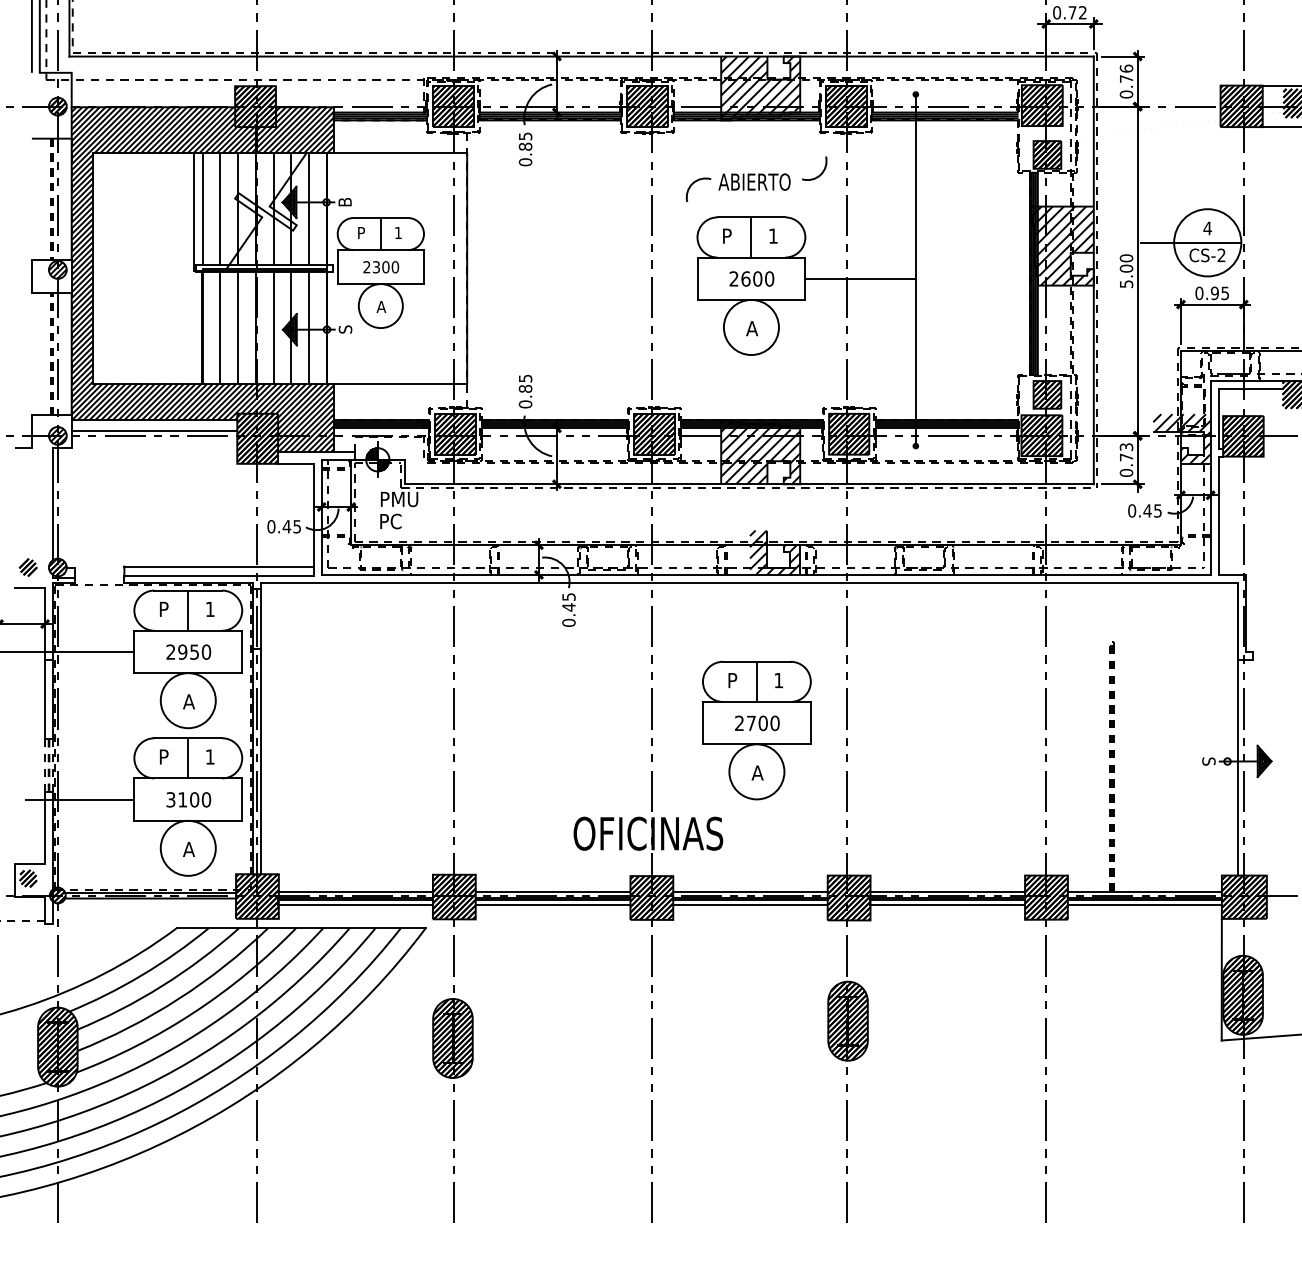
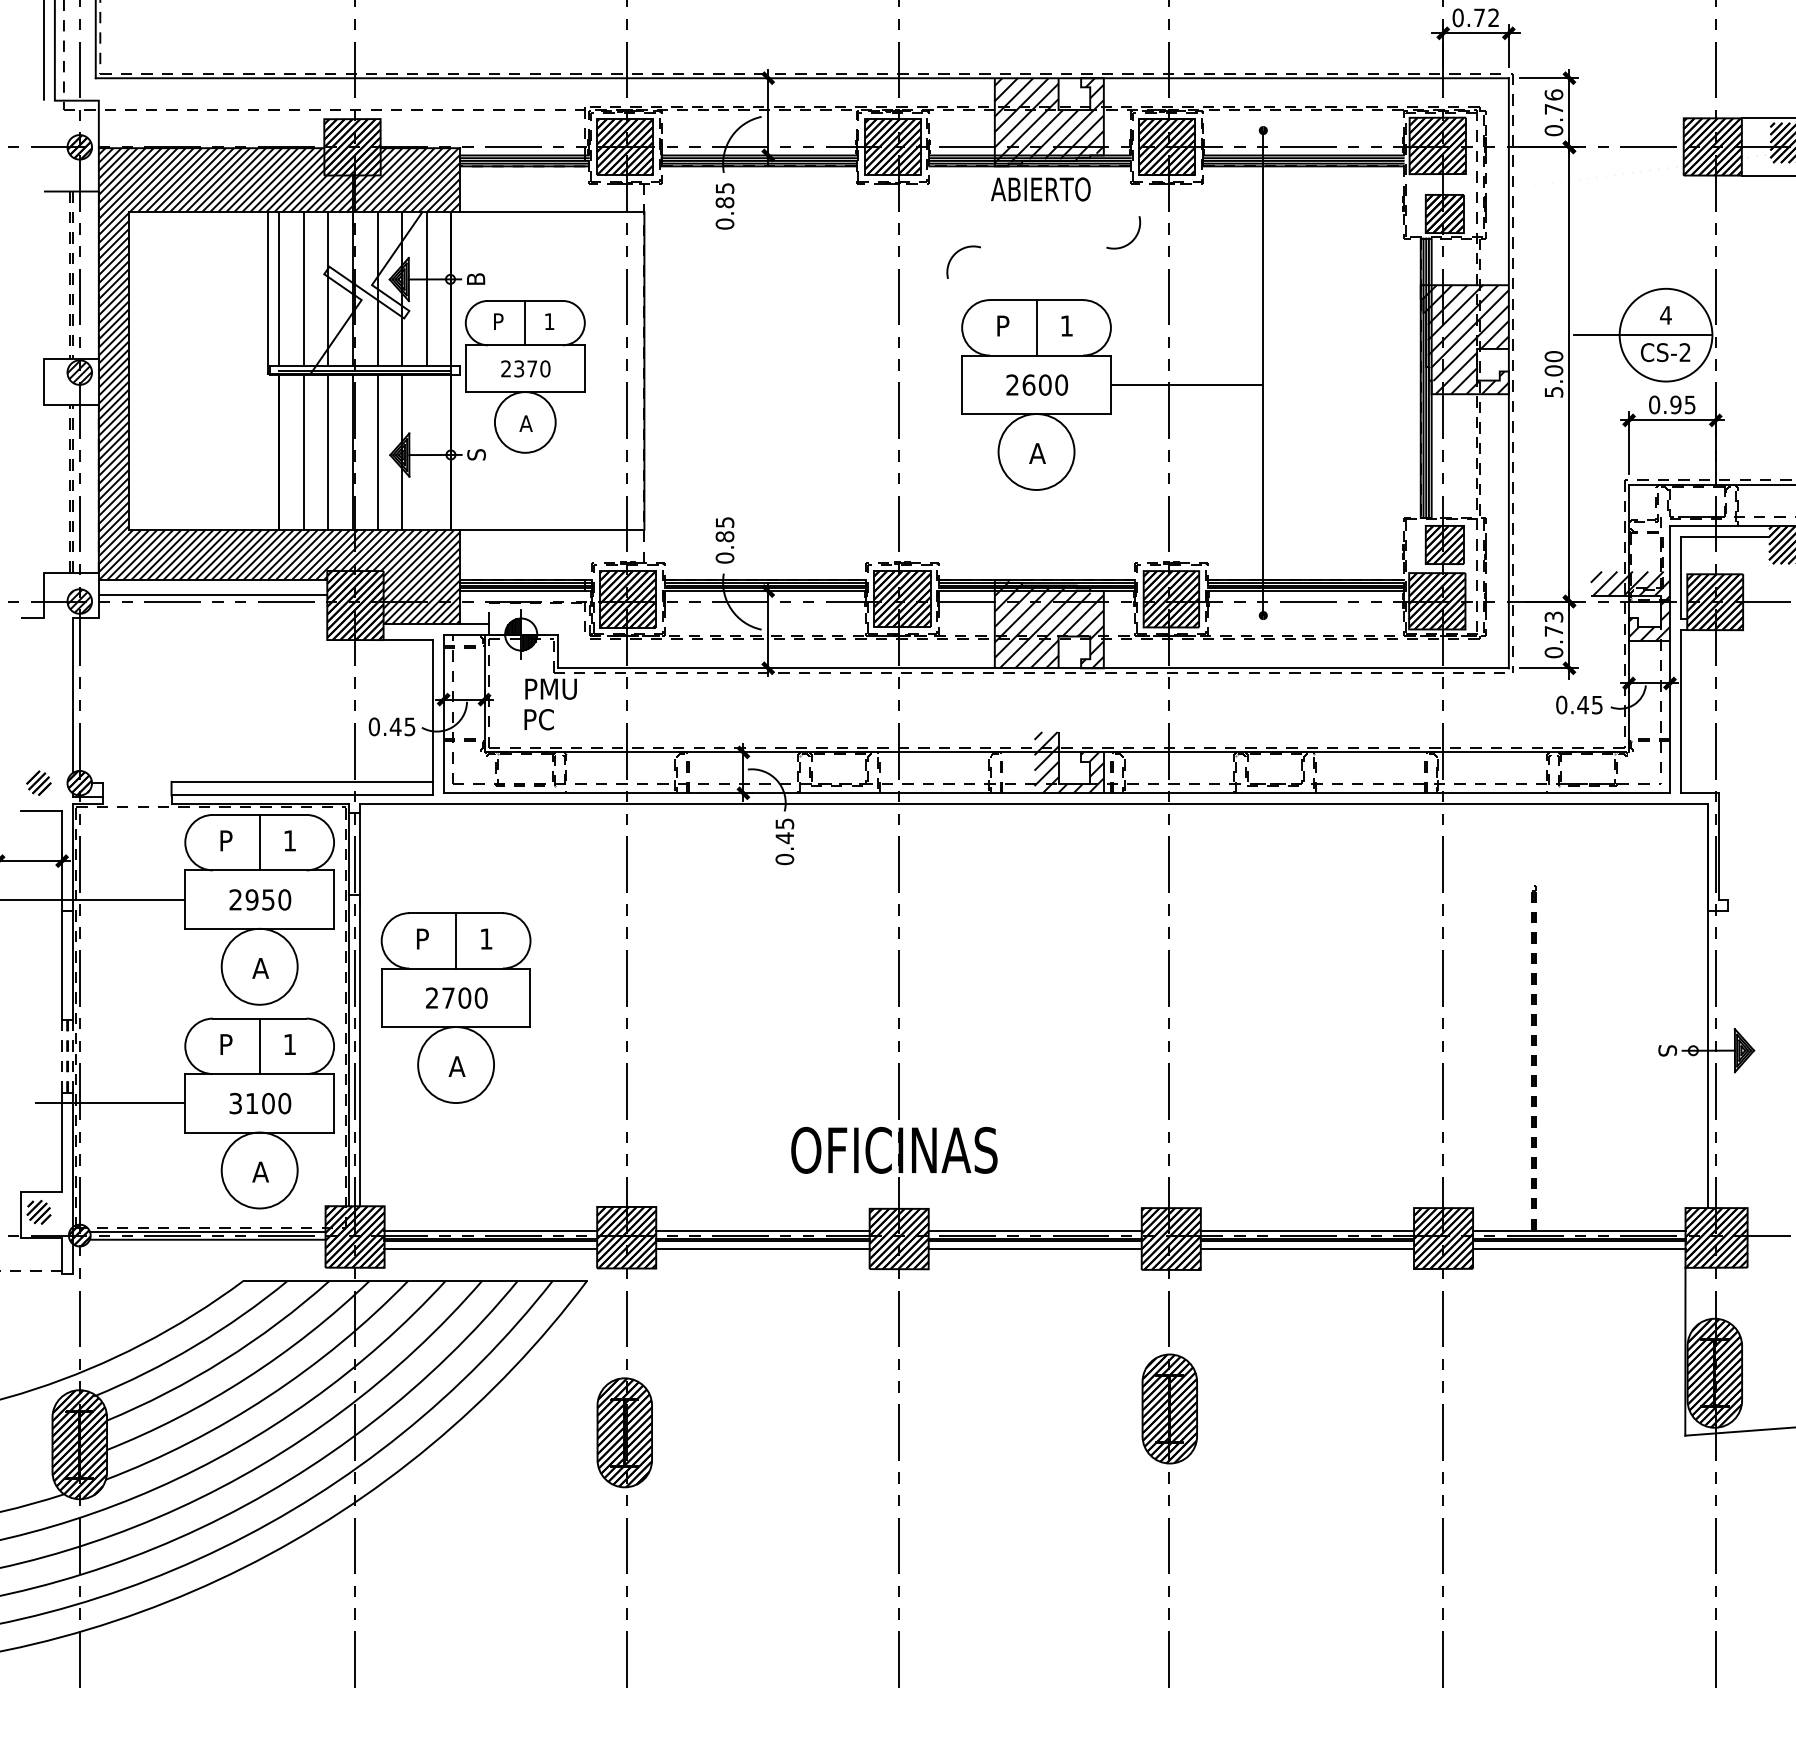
text: (754, 182) -> (1040, 189), moved
text: (386, 266) -> (532, 368), 2300 -> 2370
line: (309, 327) -> (426, 452), removed
part: (756, 730) -> (455, 1007), moved

